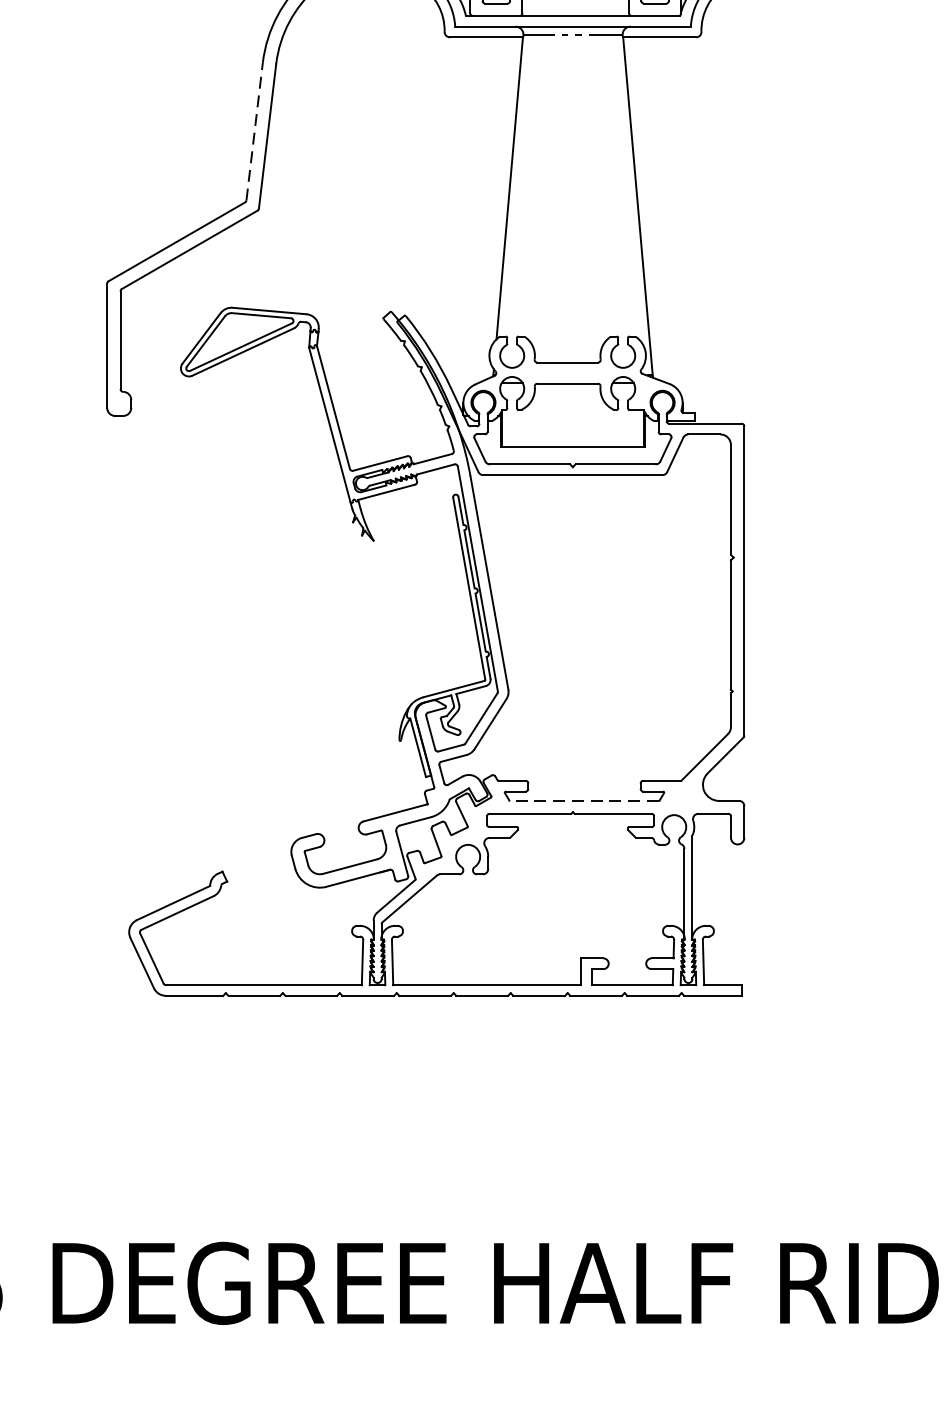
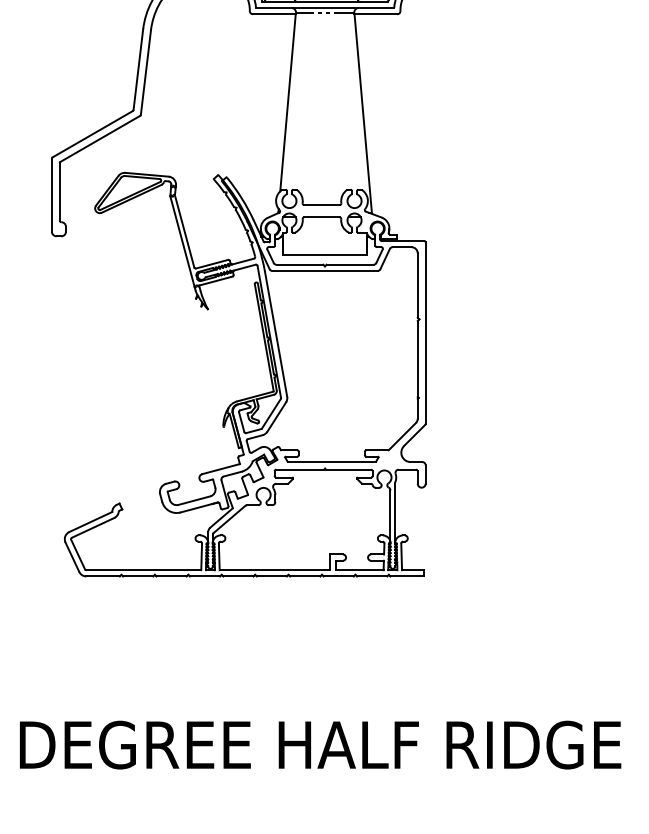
line: (254, 131) -> (138, 69), dashed -> solid
line: (583, 801) -> (331, 462), dashed -> solid

